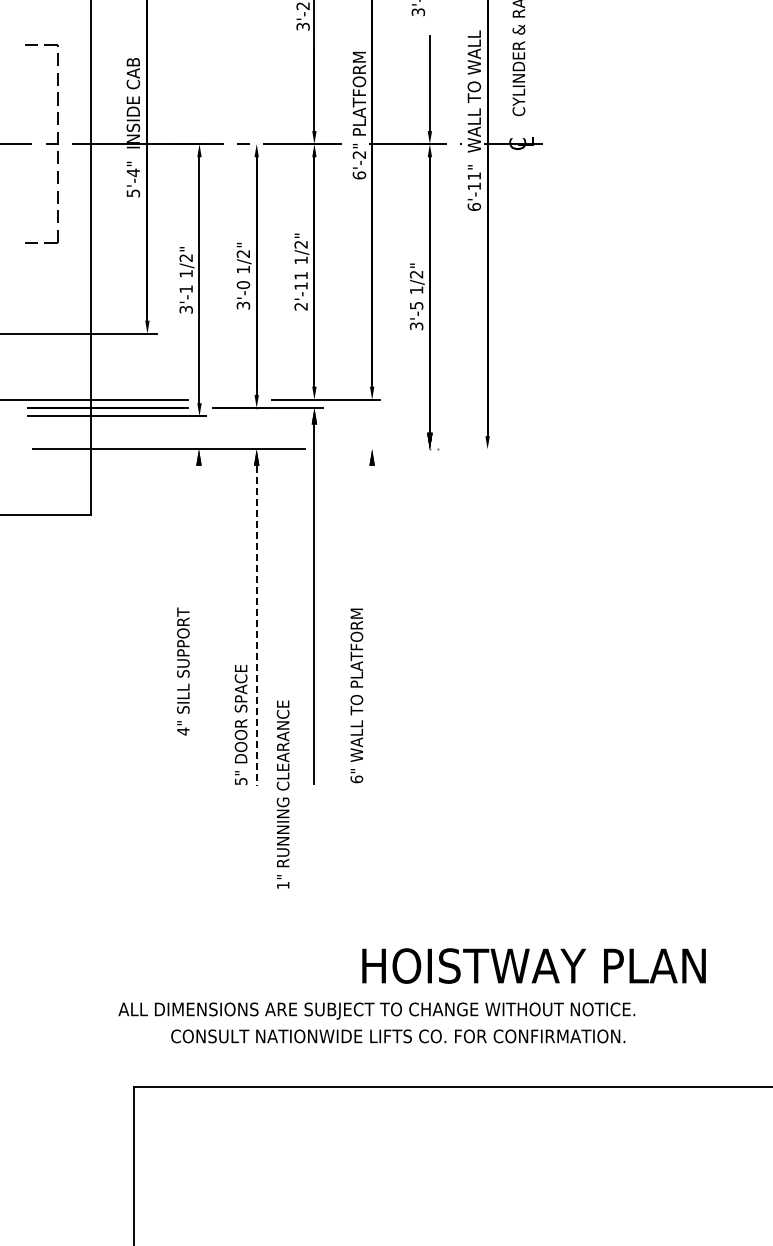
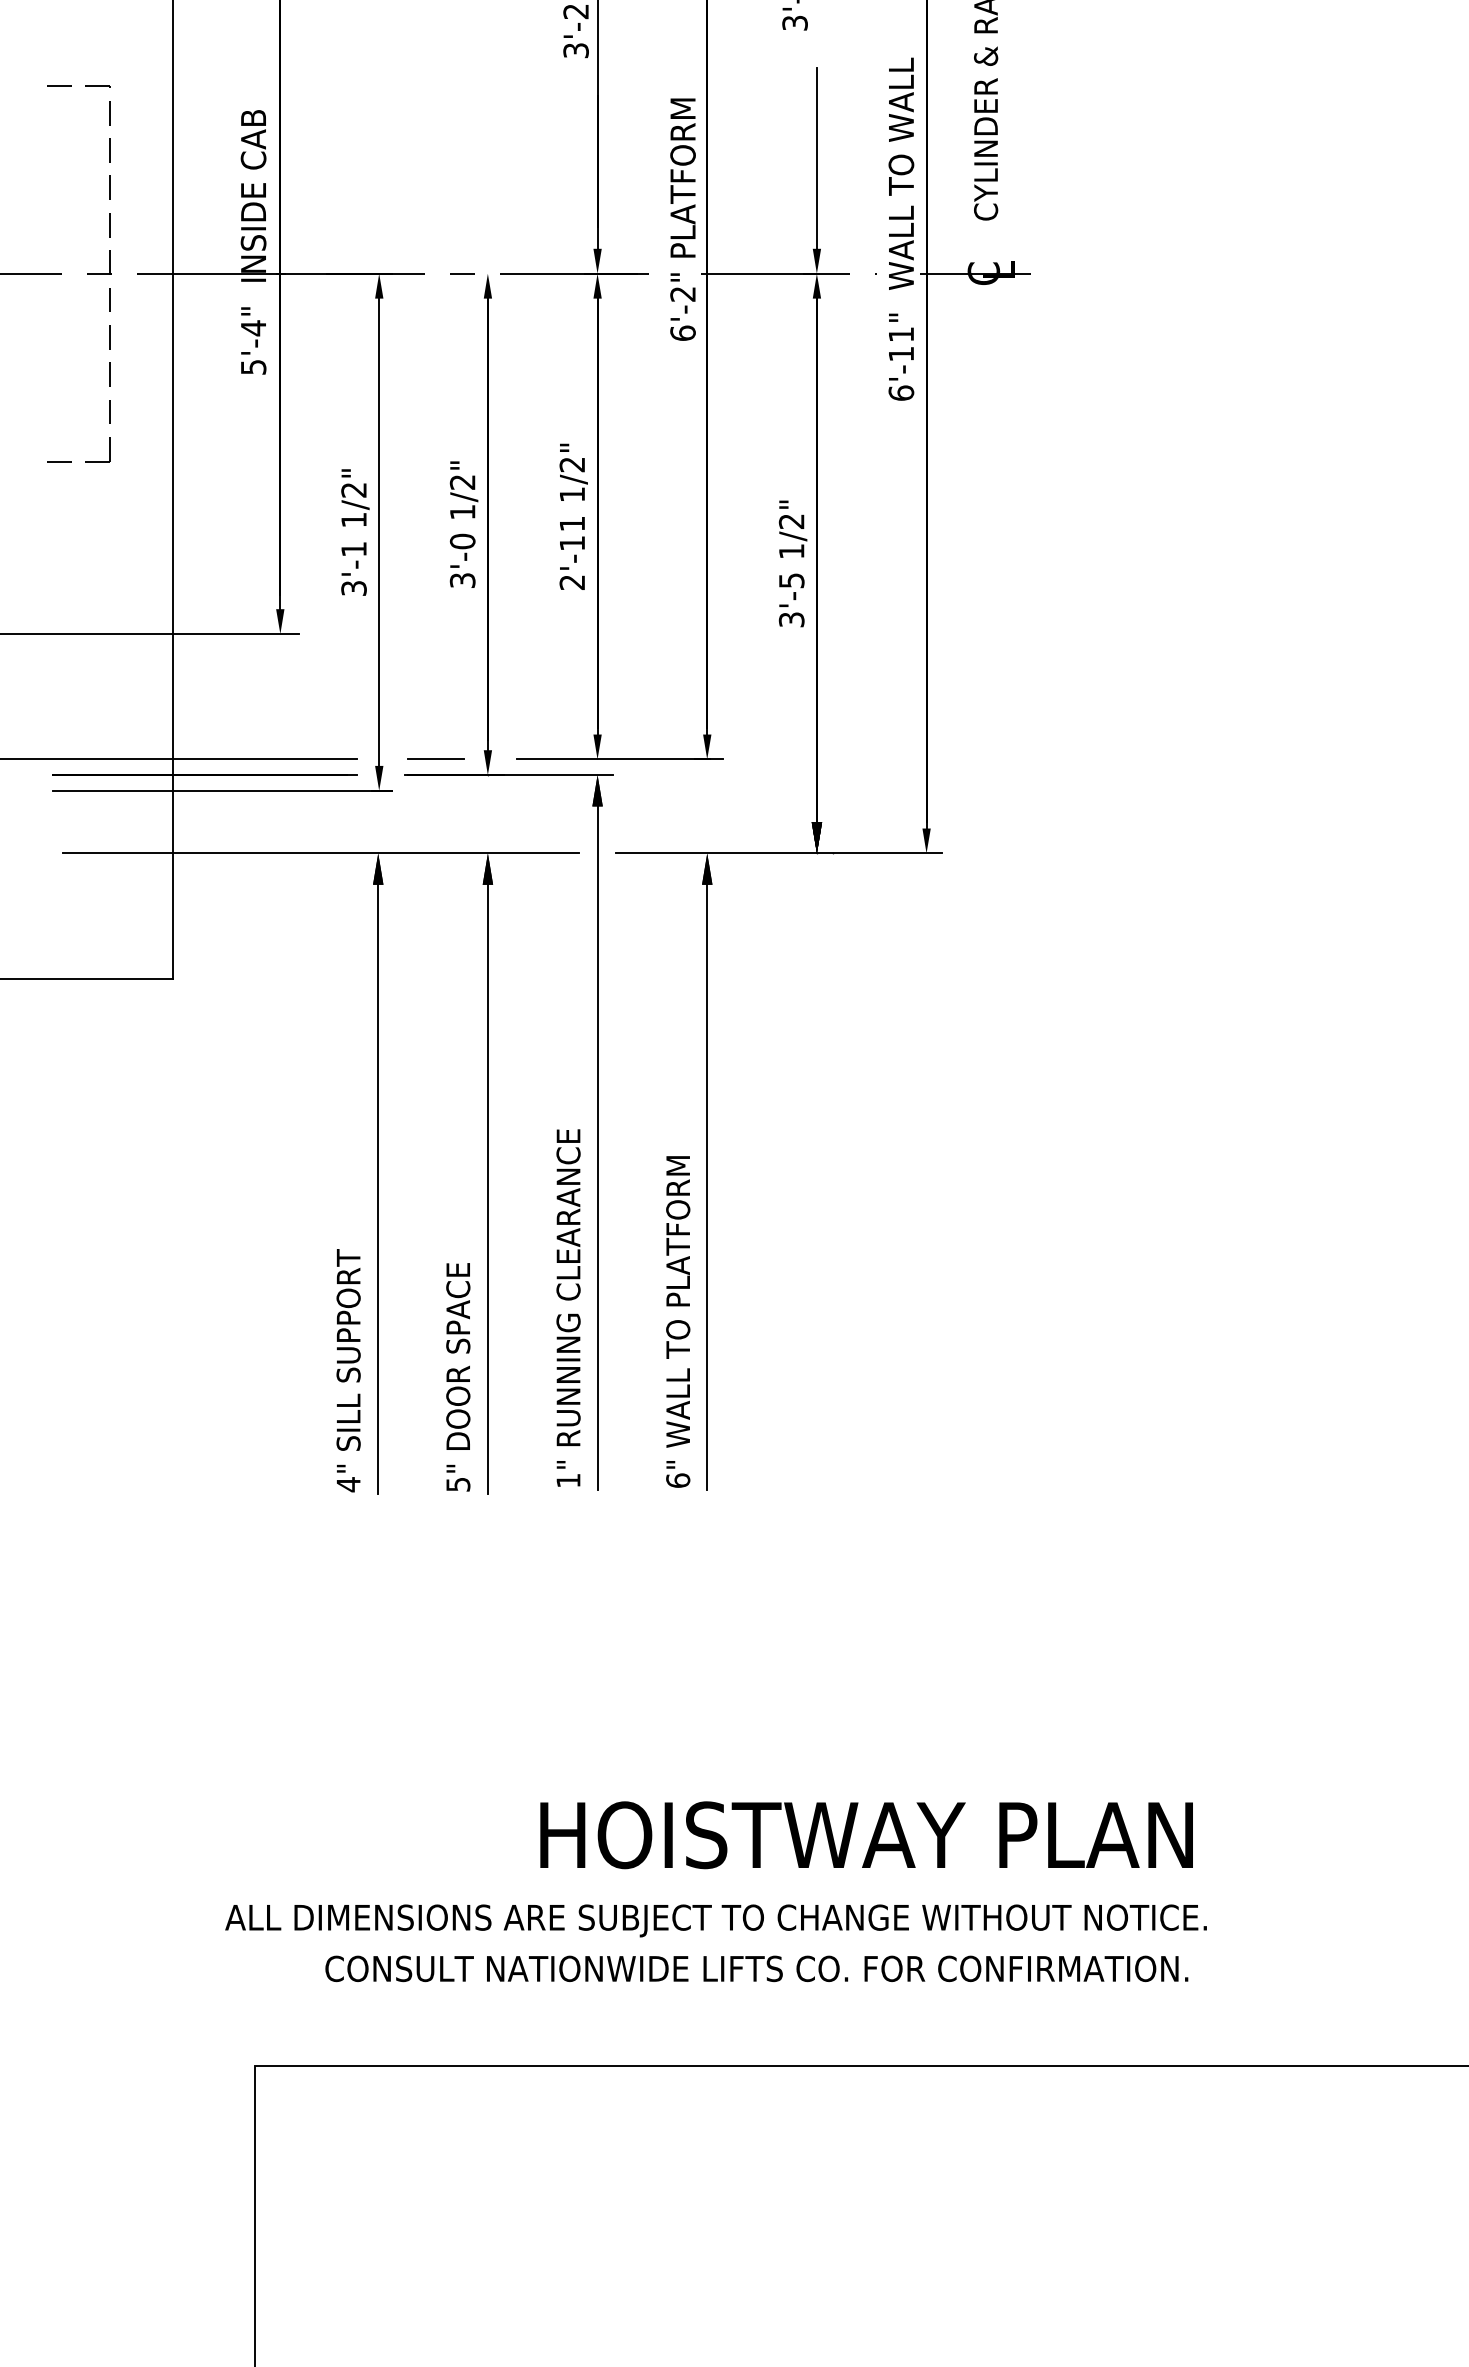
line: (229, 399) -> (436, 758), added
line: (409, 449) -> (778, 853), added
line: (372, 624) -> (707, 1186), added
line: (198, 625) -> (377, 1188), added
line: (256, 626) -> (487, 1190), dashed -> solid
text: (183, 671) -> (348, 1370), moved
text: (282, 794) -> (567, 1307), moved
text: (533, 965) -> (865, 1834), moved

